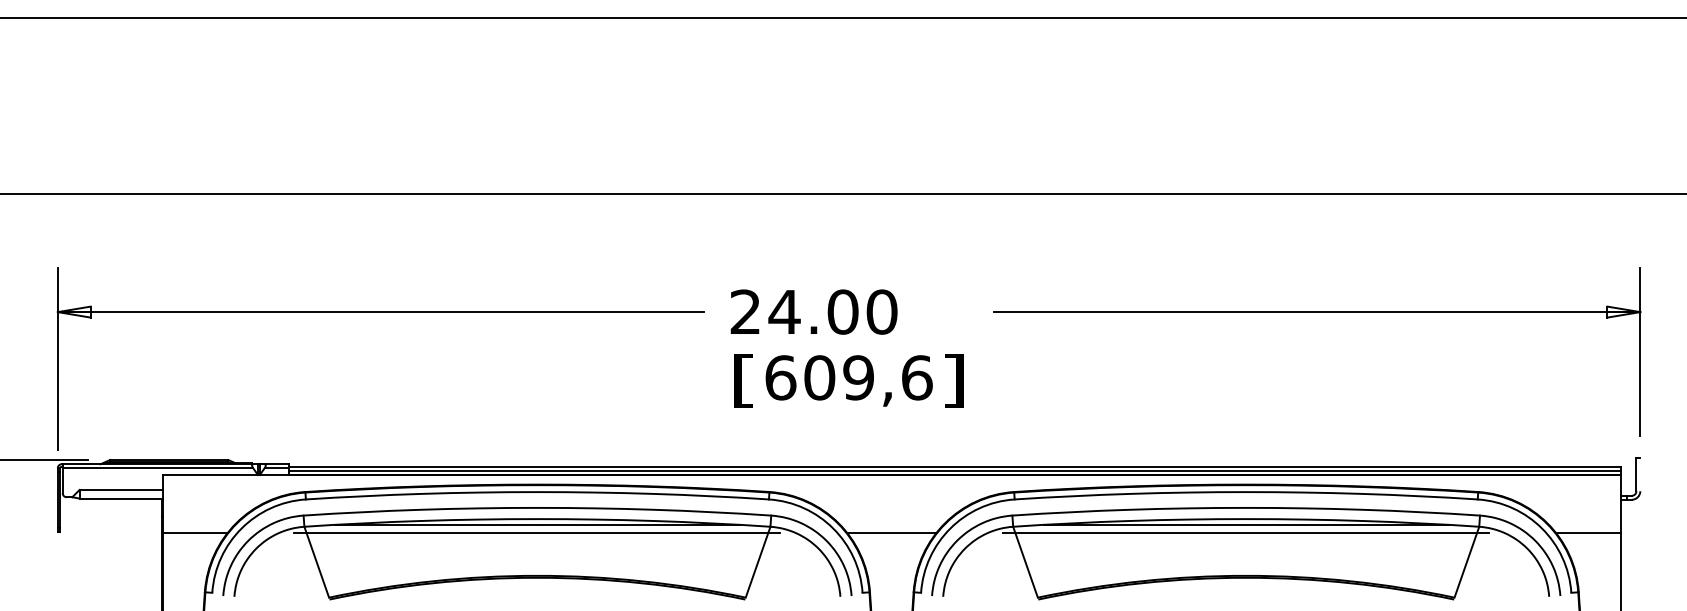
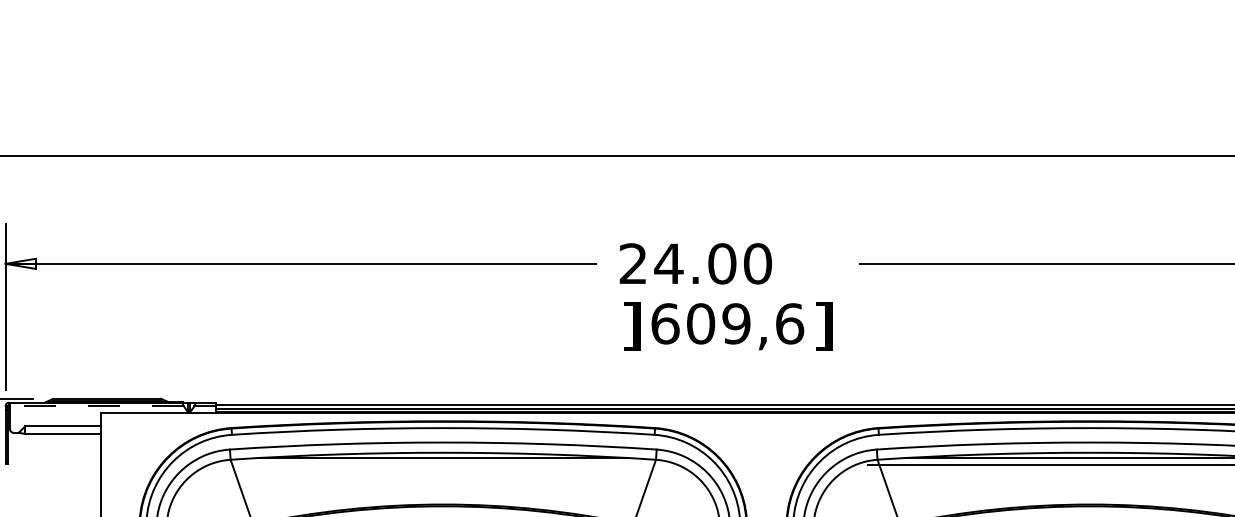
text: (743, 380) -> (631, 326), [ -> ]
line: (157, 468) -> (96, 406), solid -> dashed
line: (194, 532) -> (130, 464), removed
line: (537, 532) -> (443, 464), removed
line: (891, 532) -> (766, 464), removed

